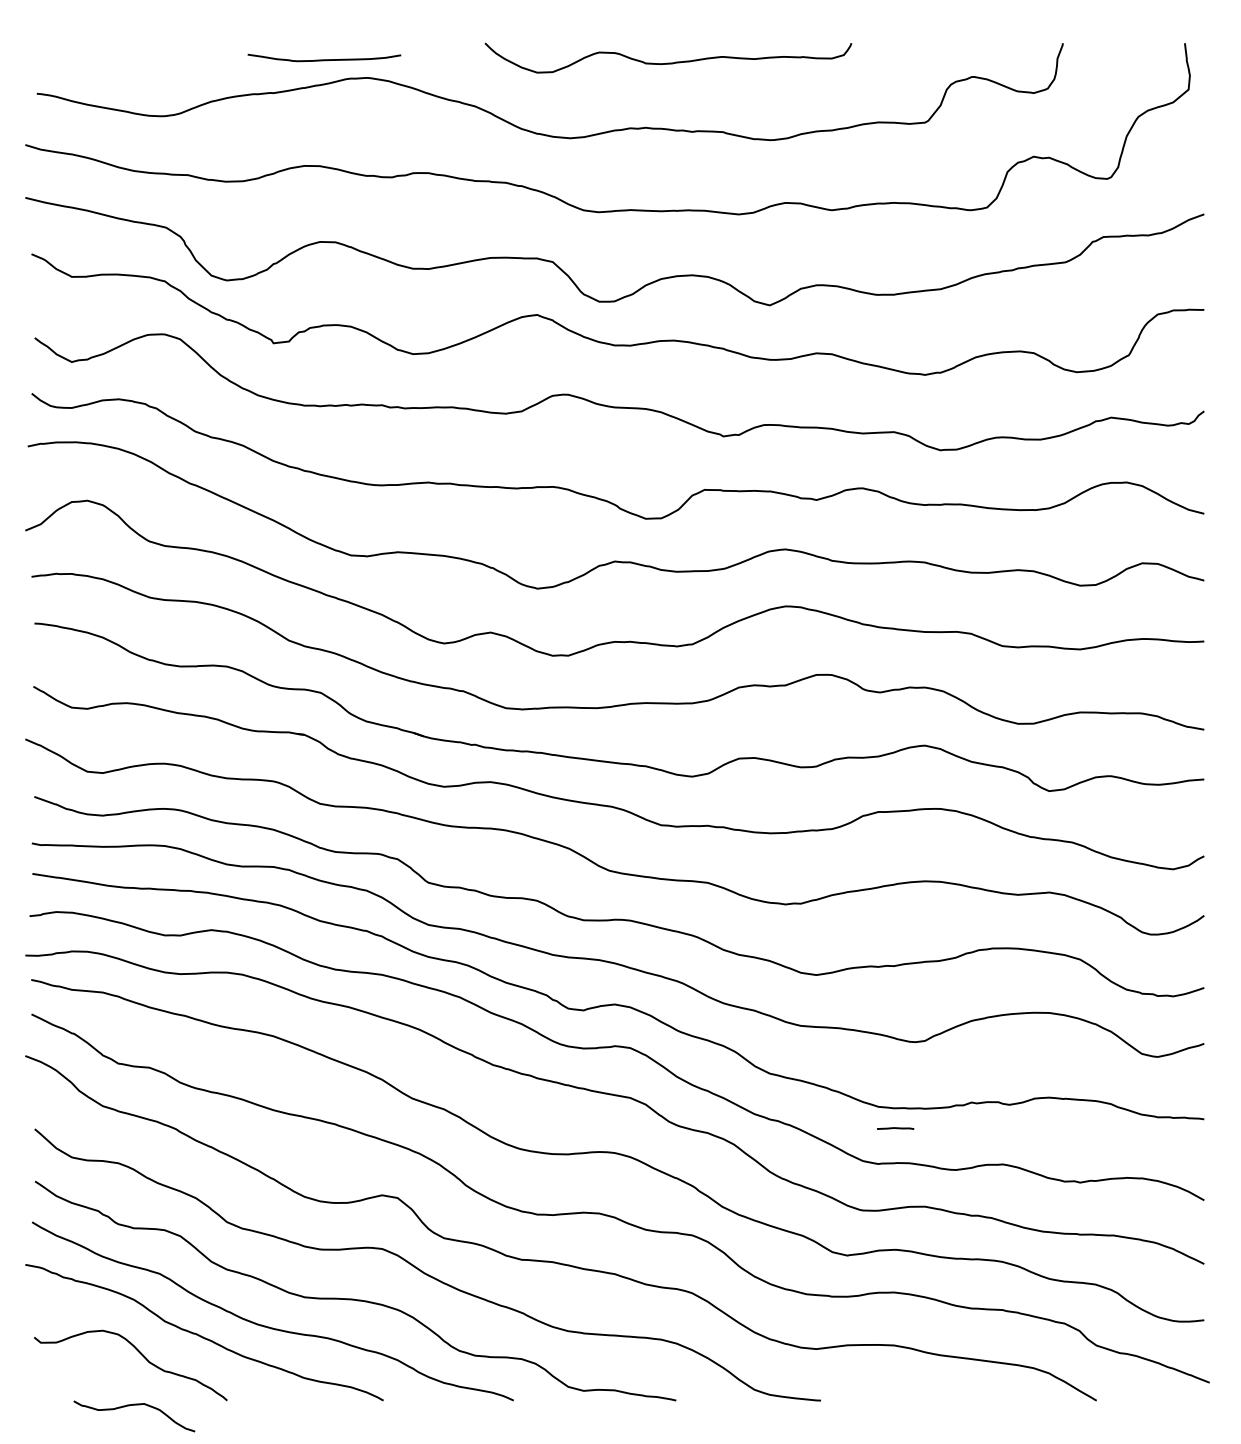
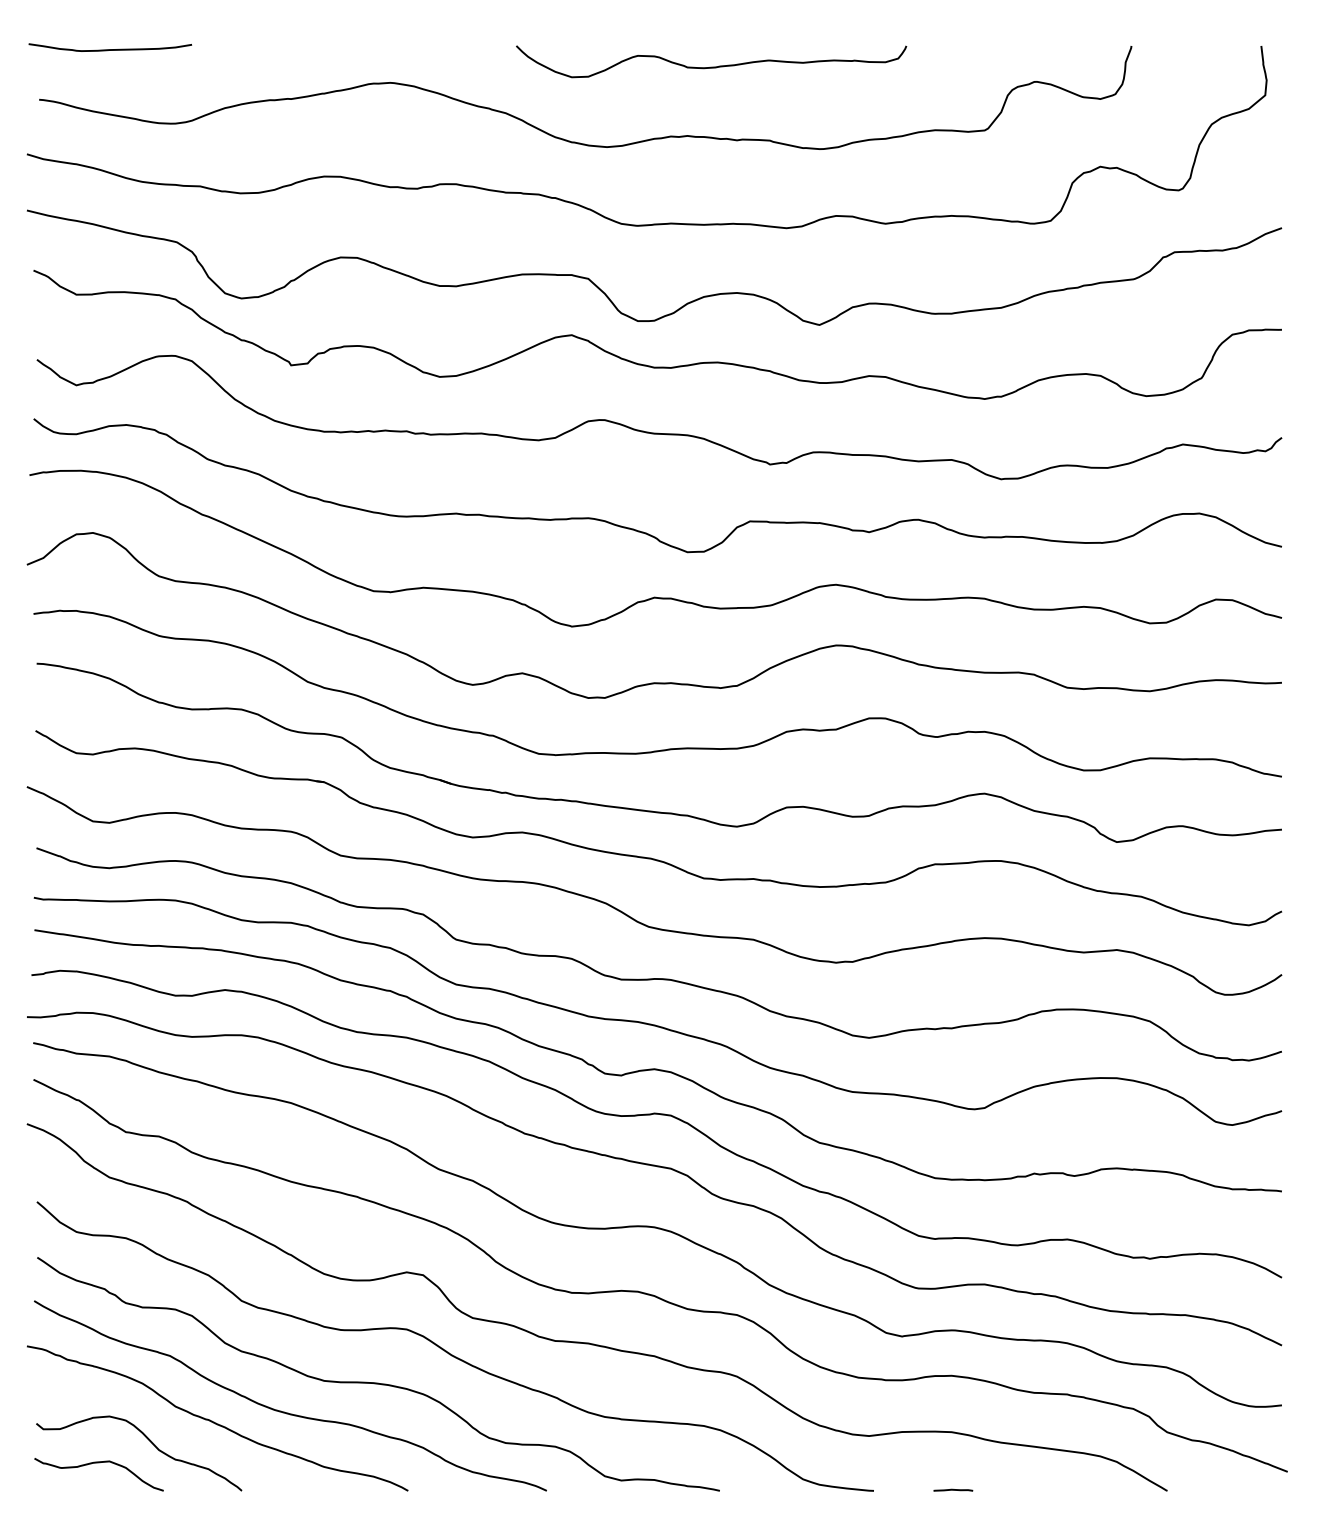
curve: (324, 59) -> (110, 49), moved
line: (895, 1127) -> (953, 1489), moved
curve: (133, 1405) -> (98, 1463), moved

